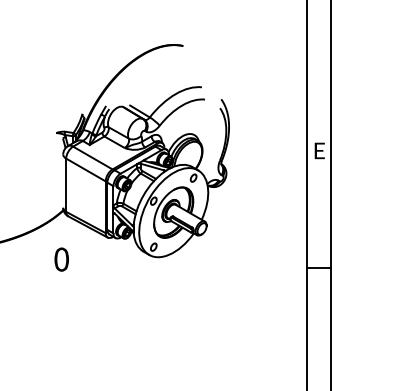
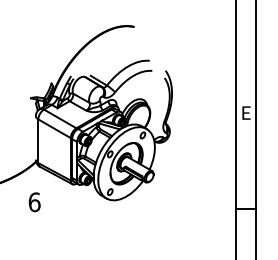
text: (61, 259) -> (34, 202), 0 -> 6

